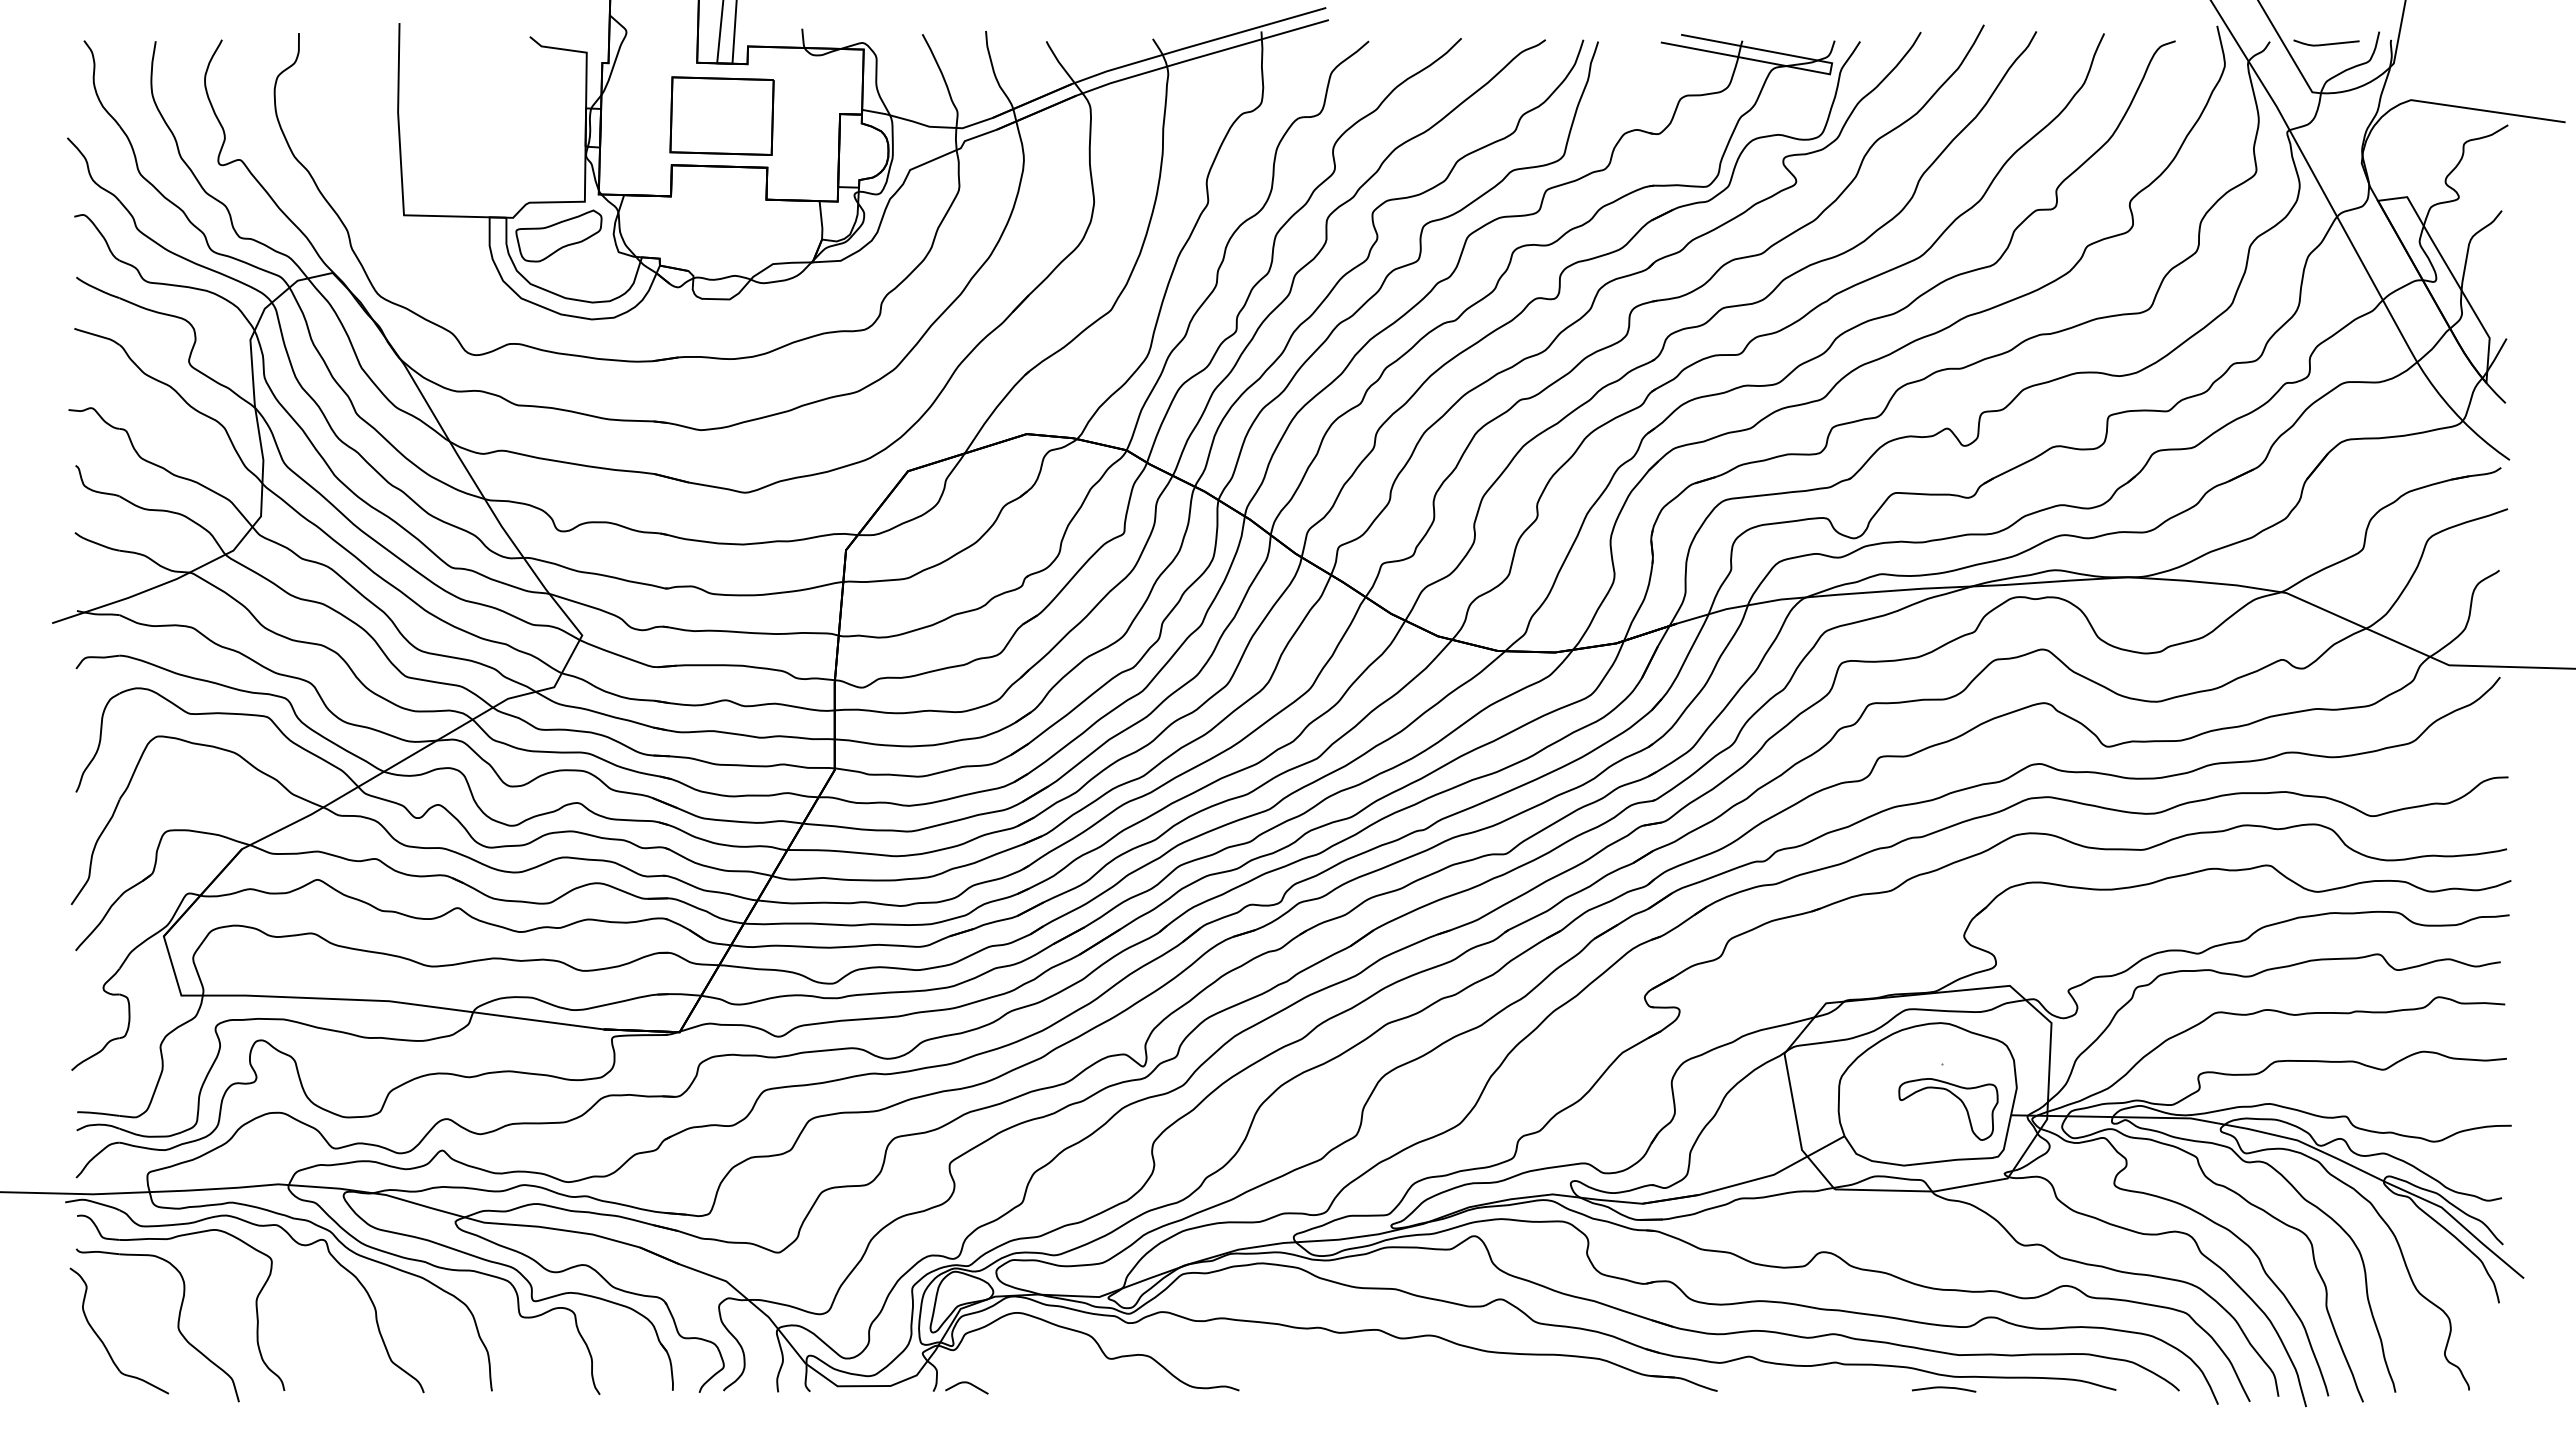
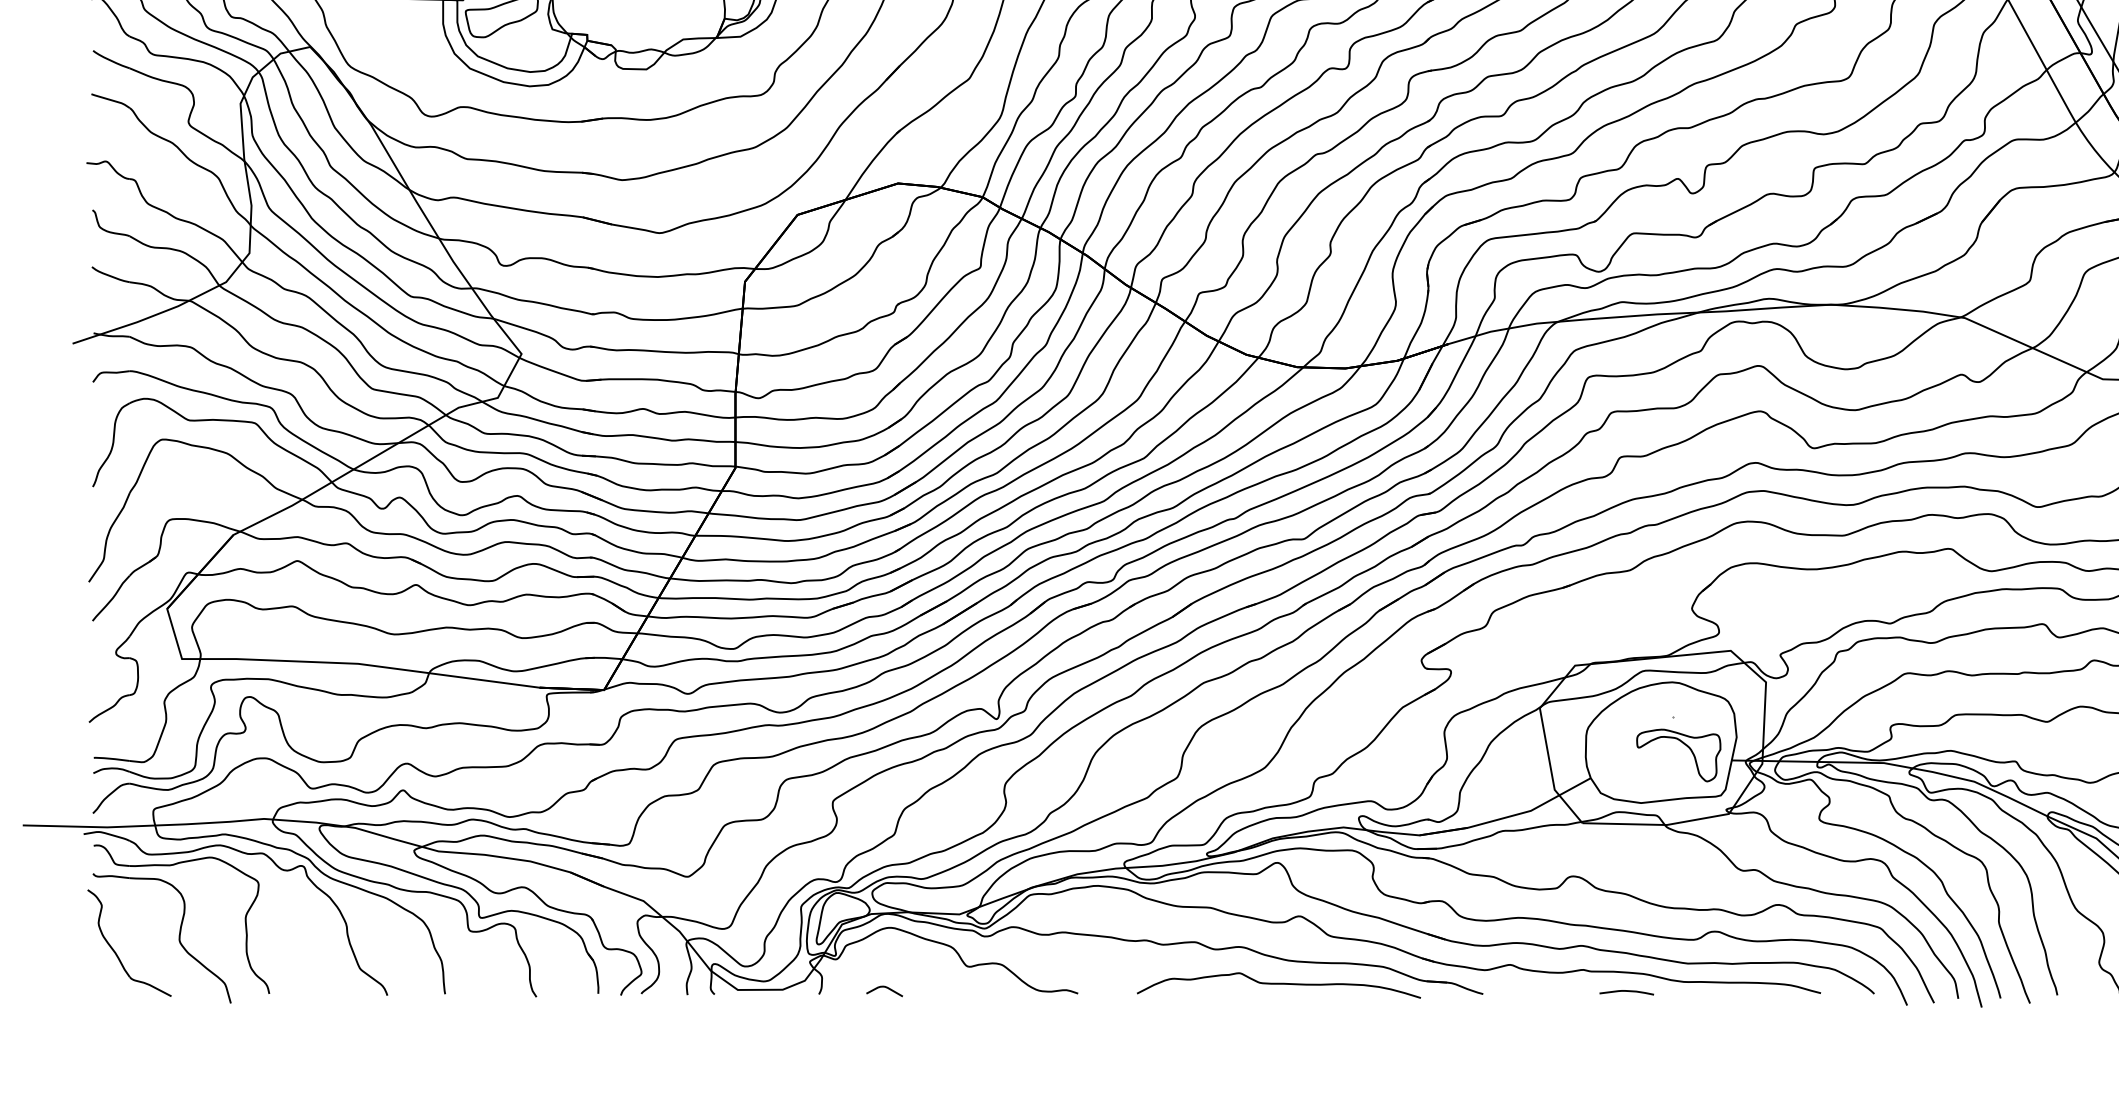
curve: (1476, 1379) -> (1279, 984), added
curve: (966, 1383) -> (884, 987), moved
curve: (1944, 1388) -> (1627, 991), moved

